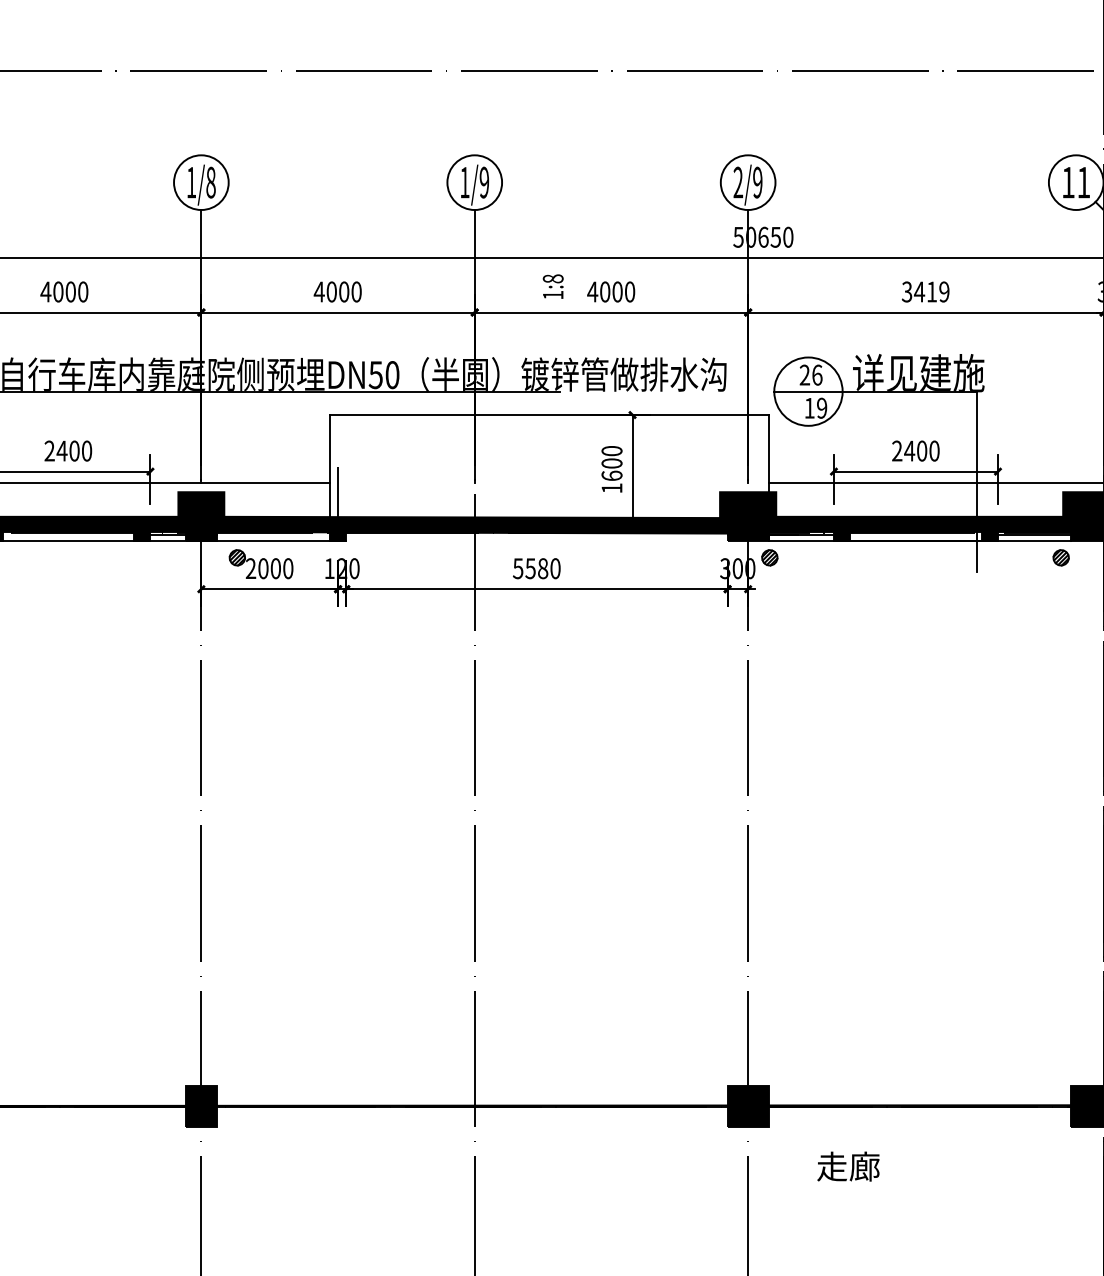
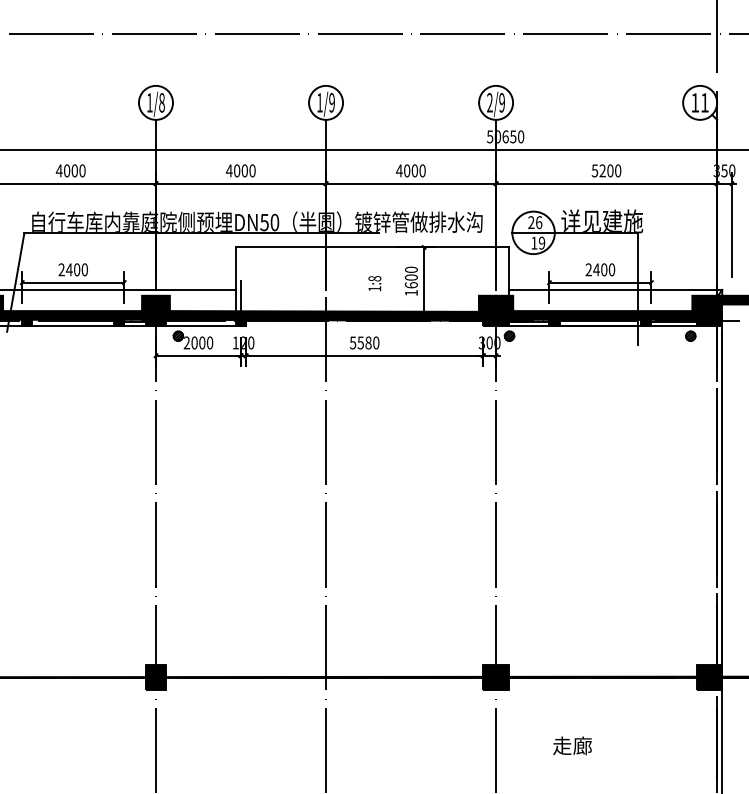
text: (552, 286) -> (374, 283), moved
text: (925, 291) -> (606, 170), 3419 -> 5200
text: (848, 1166) -> (572, 745), moved

